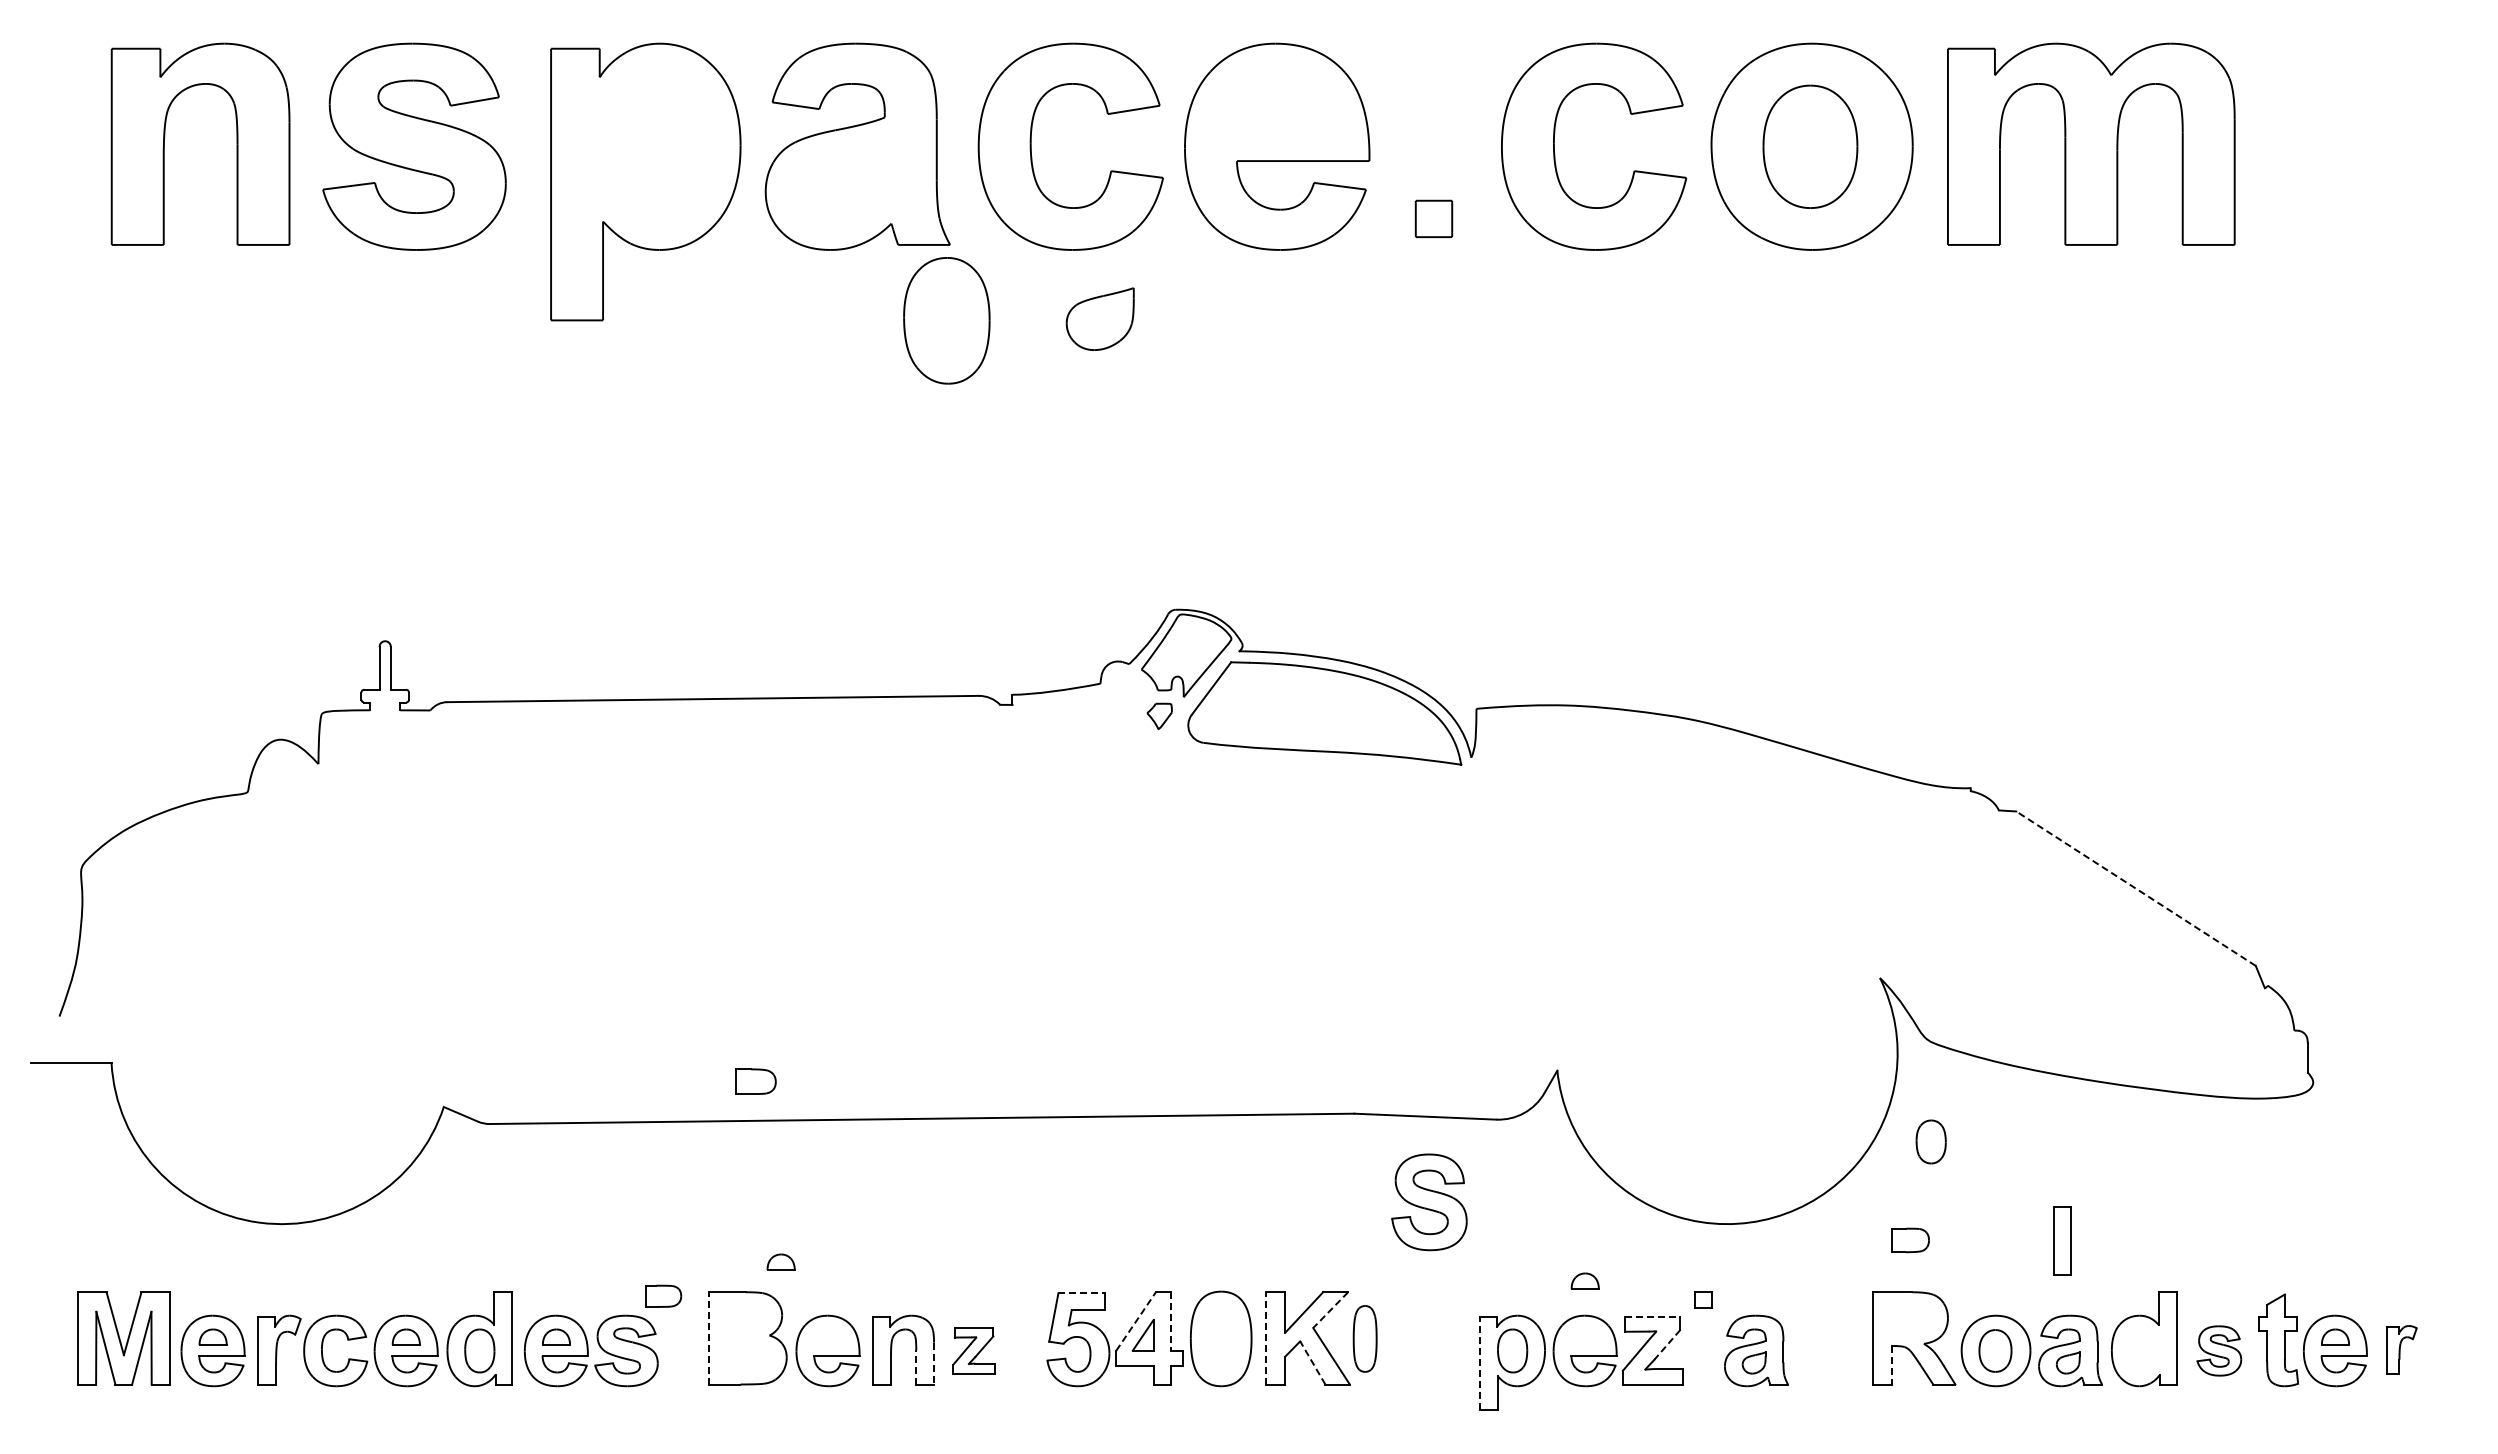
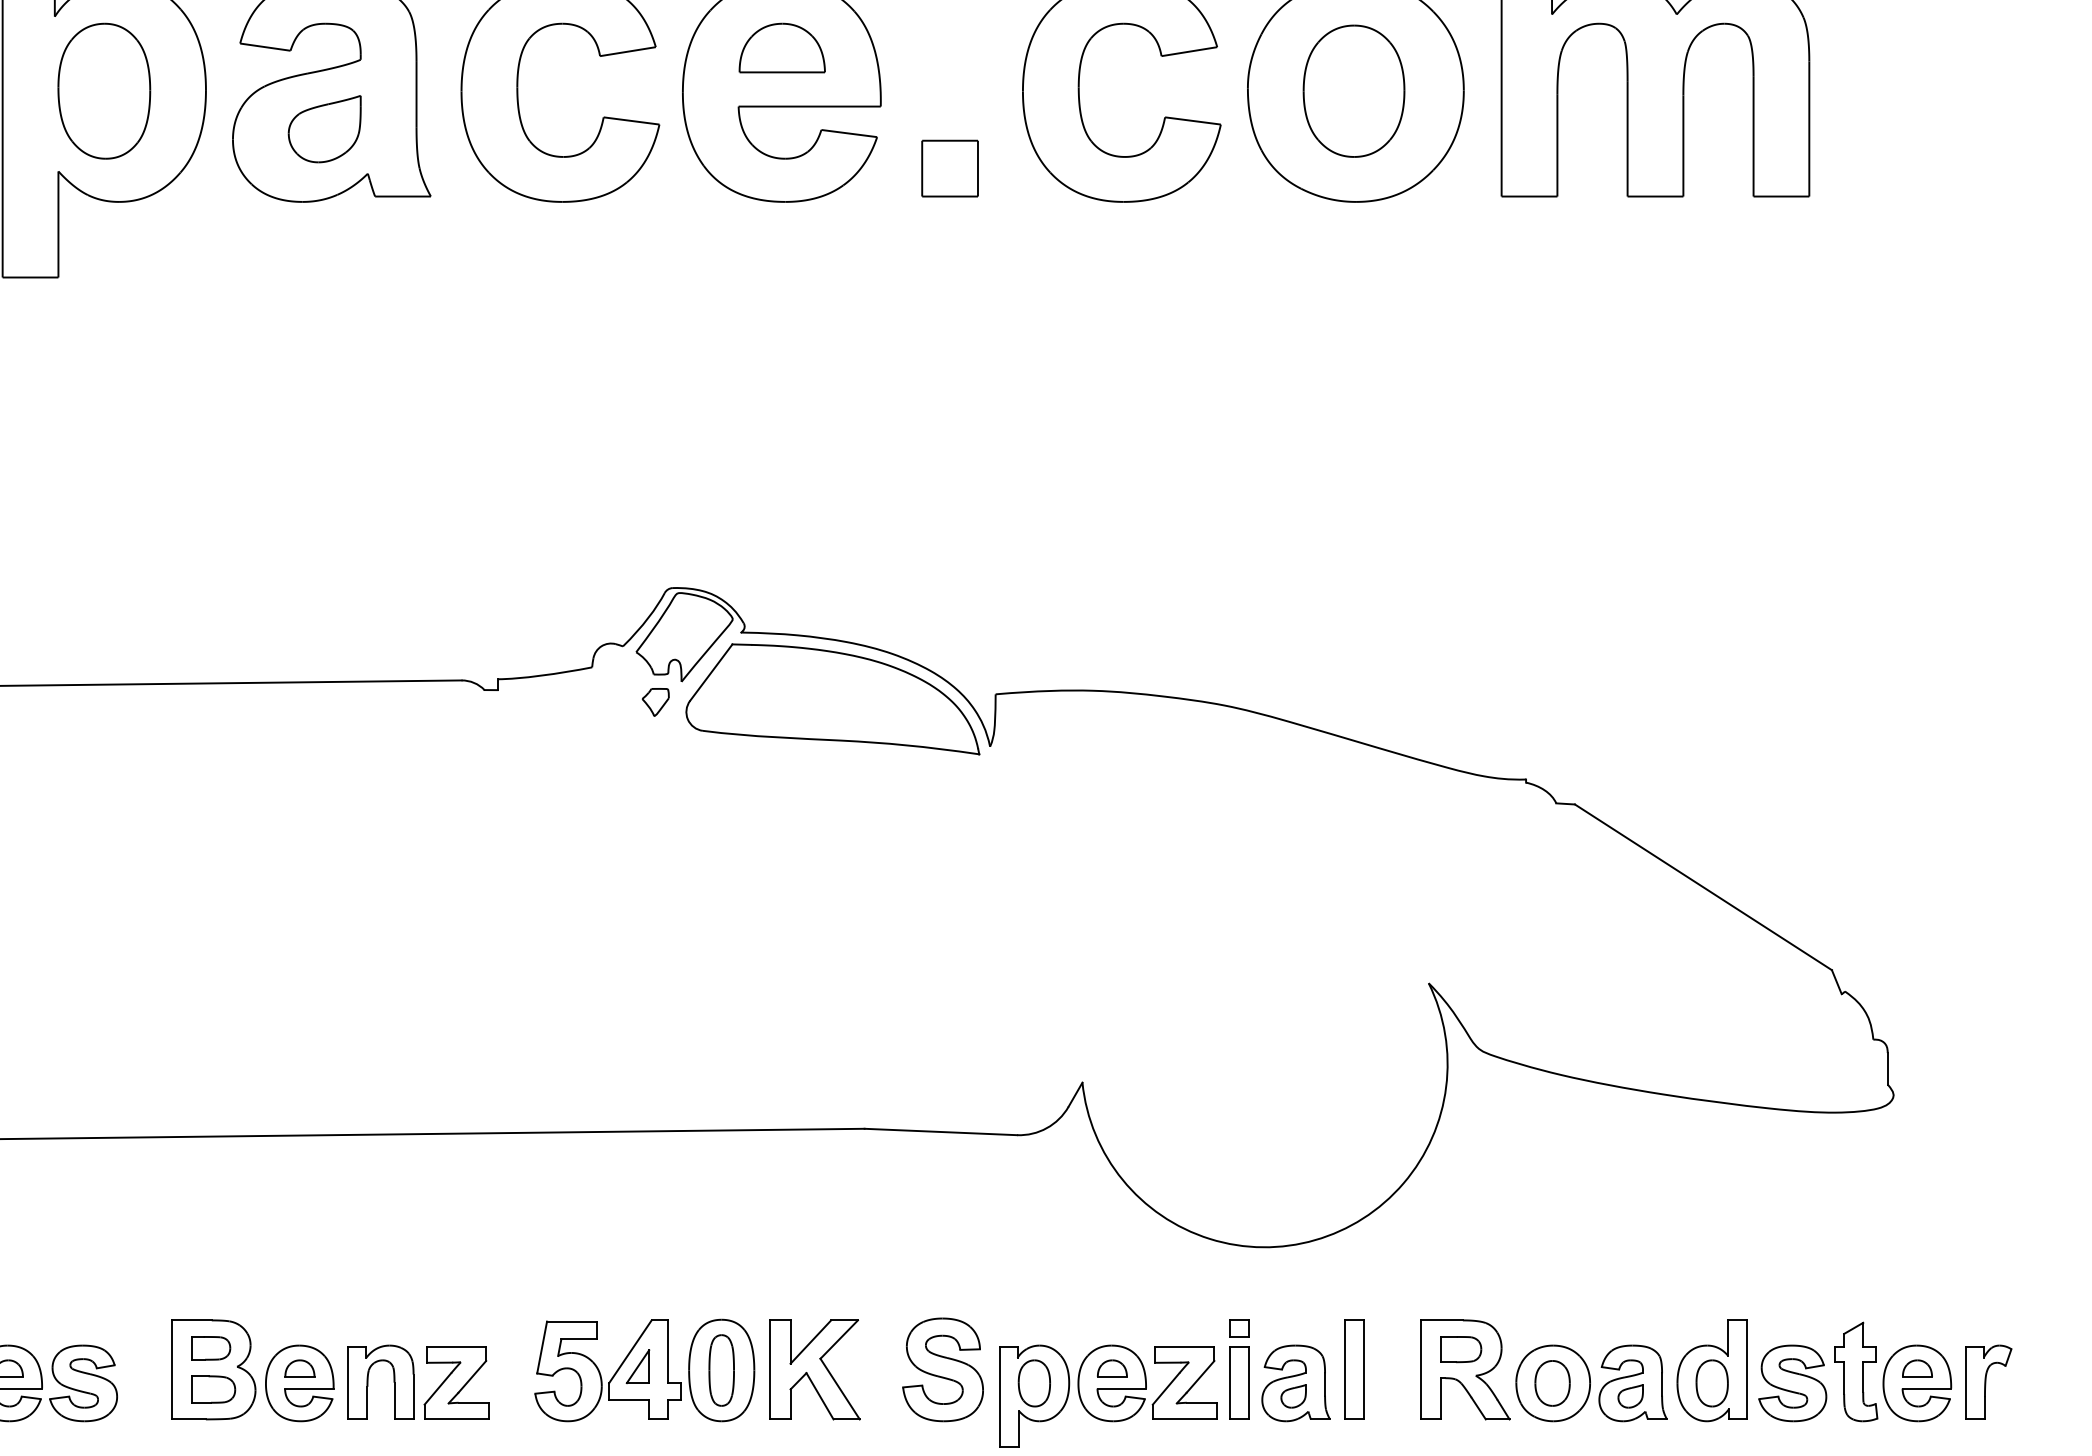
part: (1277, 106) -> (782, 47), added
part: (1433, 218) -> (949, 168), size x1.43
part: (1099, 318) -> (323, 128), moved
part: (946, 320) -> (103, 90), moved
line: (2135, 888) -> (1702, 887), dashed -> solid
part: (755, 1081) -> (213, 1389), moved
part: (1930, 1141) -> (1711, 1382), moved
part: (1429, 1202) -> (943, 1370), moved
part: (1910, 1240) -> (1461, 1349), moved
part: (2062, 1240) -> (1239, 1382), moved
part: (780, 1261) -> (299, 1367), moved
part: (1584, 1280) -> (1111, 1367), moved
line: (1082, 1293) -> (572, 1321), dashed -> solid
part: (663, 1295) -> (211, 1347), moved
line: (1330, 1310) -> (839, 1339), dashed -> solid
line: (1652, 1317) -> (1184, 1347), dashed -> solid
line: (1136, 1321) -> (630, 1351), dashed -> solid
line: (1171, 1321) -> (668, 1351), dashed -> solid
line: (708, 1337) -> (171, 1368), dashed -> solid
line: (1266, 1337) -> (770, 1368), dashed -> solid
part: (1364, 1338) -> (720, 1370), moved
part: (1810, 1338) -> (1354, 1370), added
line: (1667, 1344) -> (1200, 1376), dashed -> solid
part: (2401, 1349) -> (1988, 1381), size x1.43
part: (973, 1350) -> (455, 1382), size x1.43
part: (2219, 1350) -> (1793, 1382), size x1.43
line: (1312, 1362) -> (819, 1395), dashed -> solid
line: (934, 1363) -> (414, 1396), dashed -> solid
line: (1480, 1363) -> (999, 1396), dashed -> solid
line: (1891, 1365) -> (1441, 1399), dashed -> solid
line: (916, 1366) -> (394, 1400), dashed -> solid

